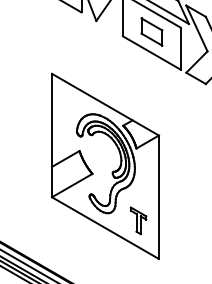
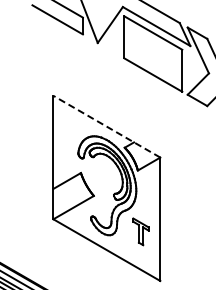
part: (151, 31) -> (152, 53), removed
line: (105, 104) -> (106, 126), solid -> dashed
part: (138, 220) -> (140, 231), moved

